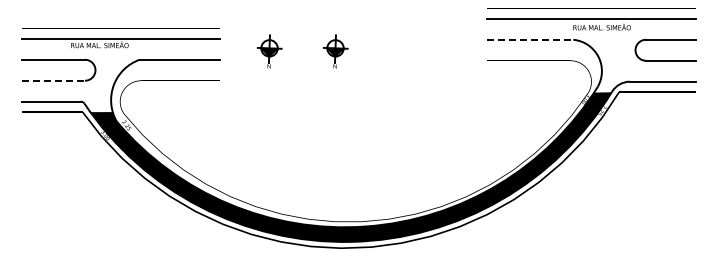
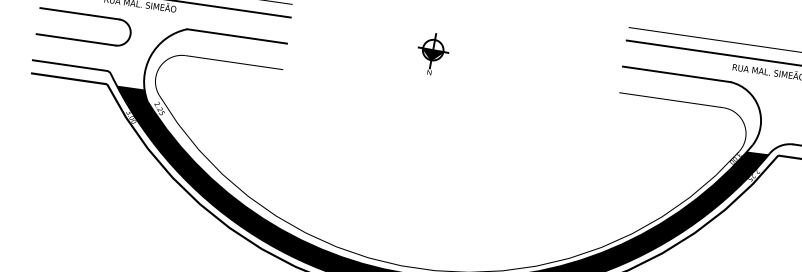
line: (530, 39) -> (677, 74), dashed -> solid
part: (269, 51) -> (350, 42), removed
line: (53, 80) -> (76, 39), dashed -> solid

